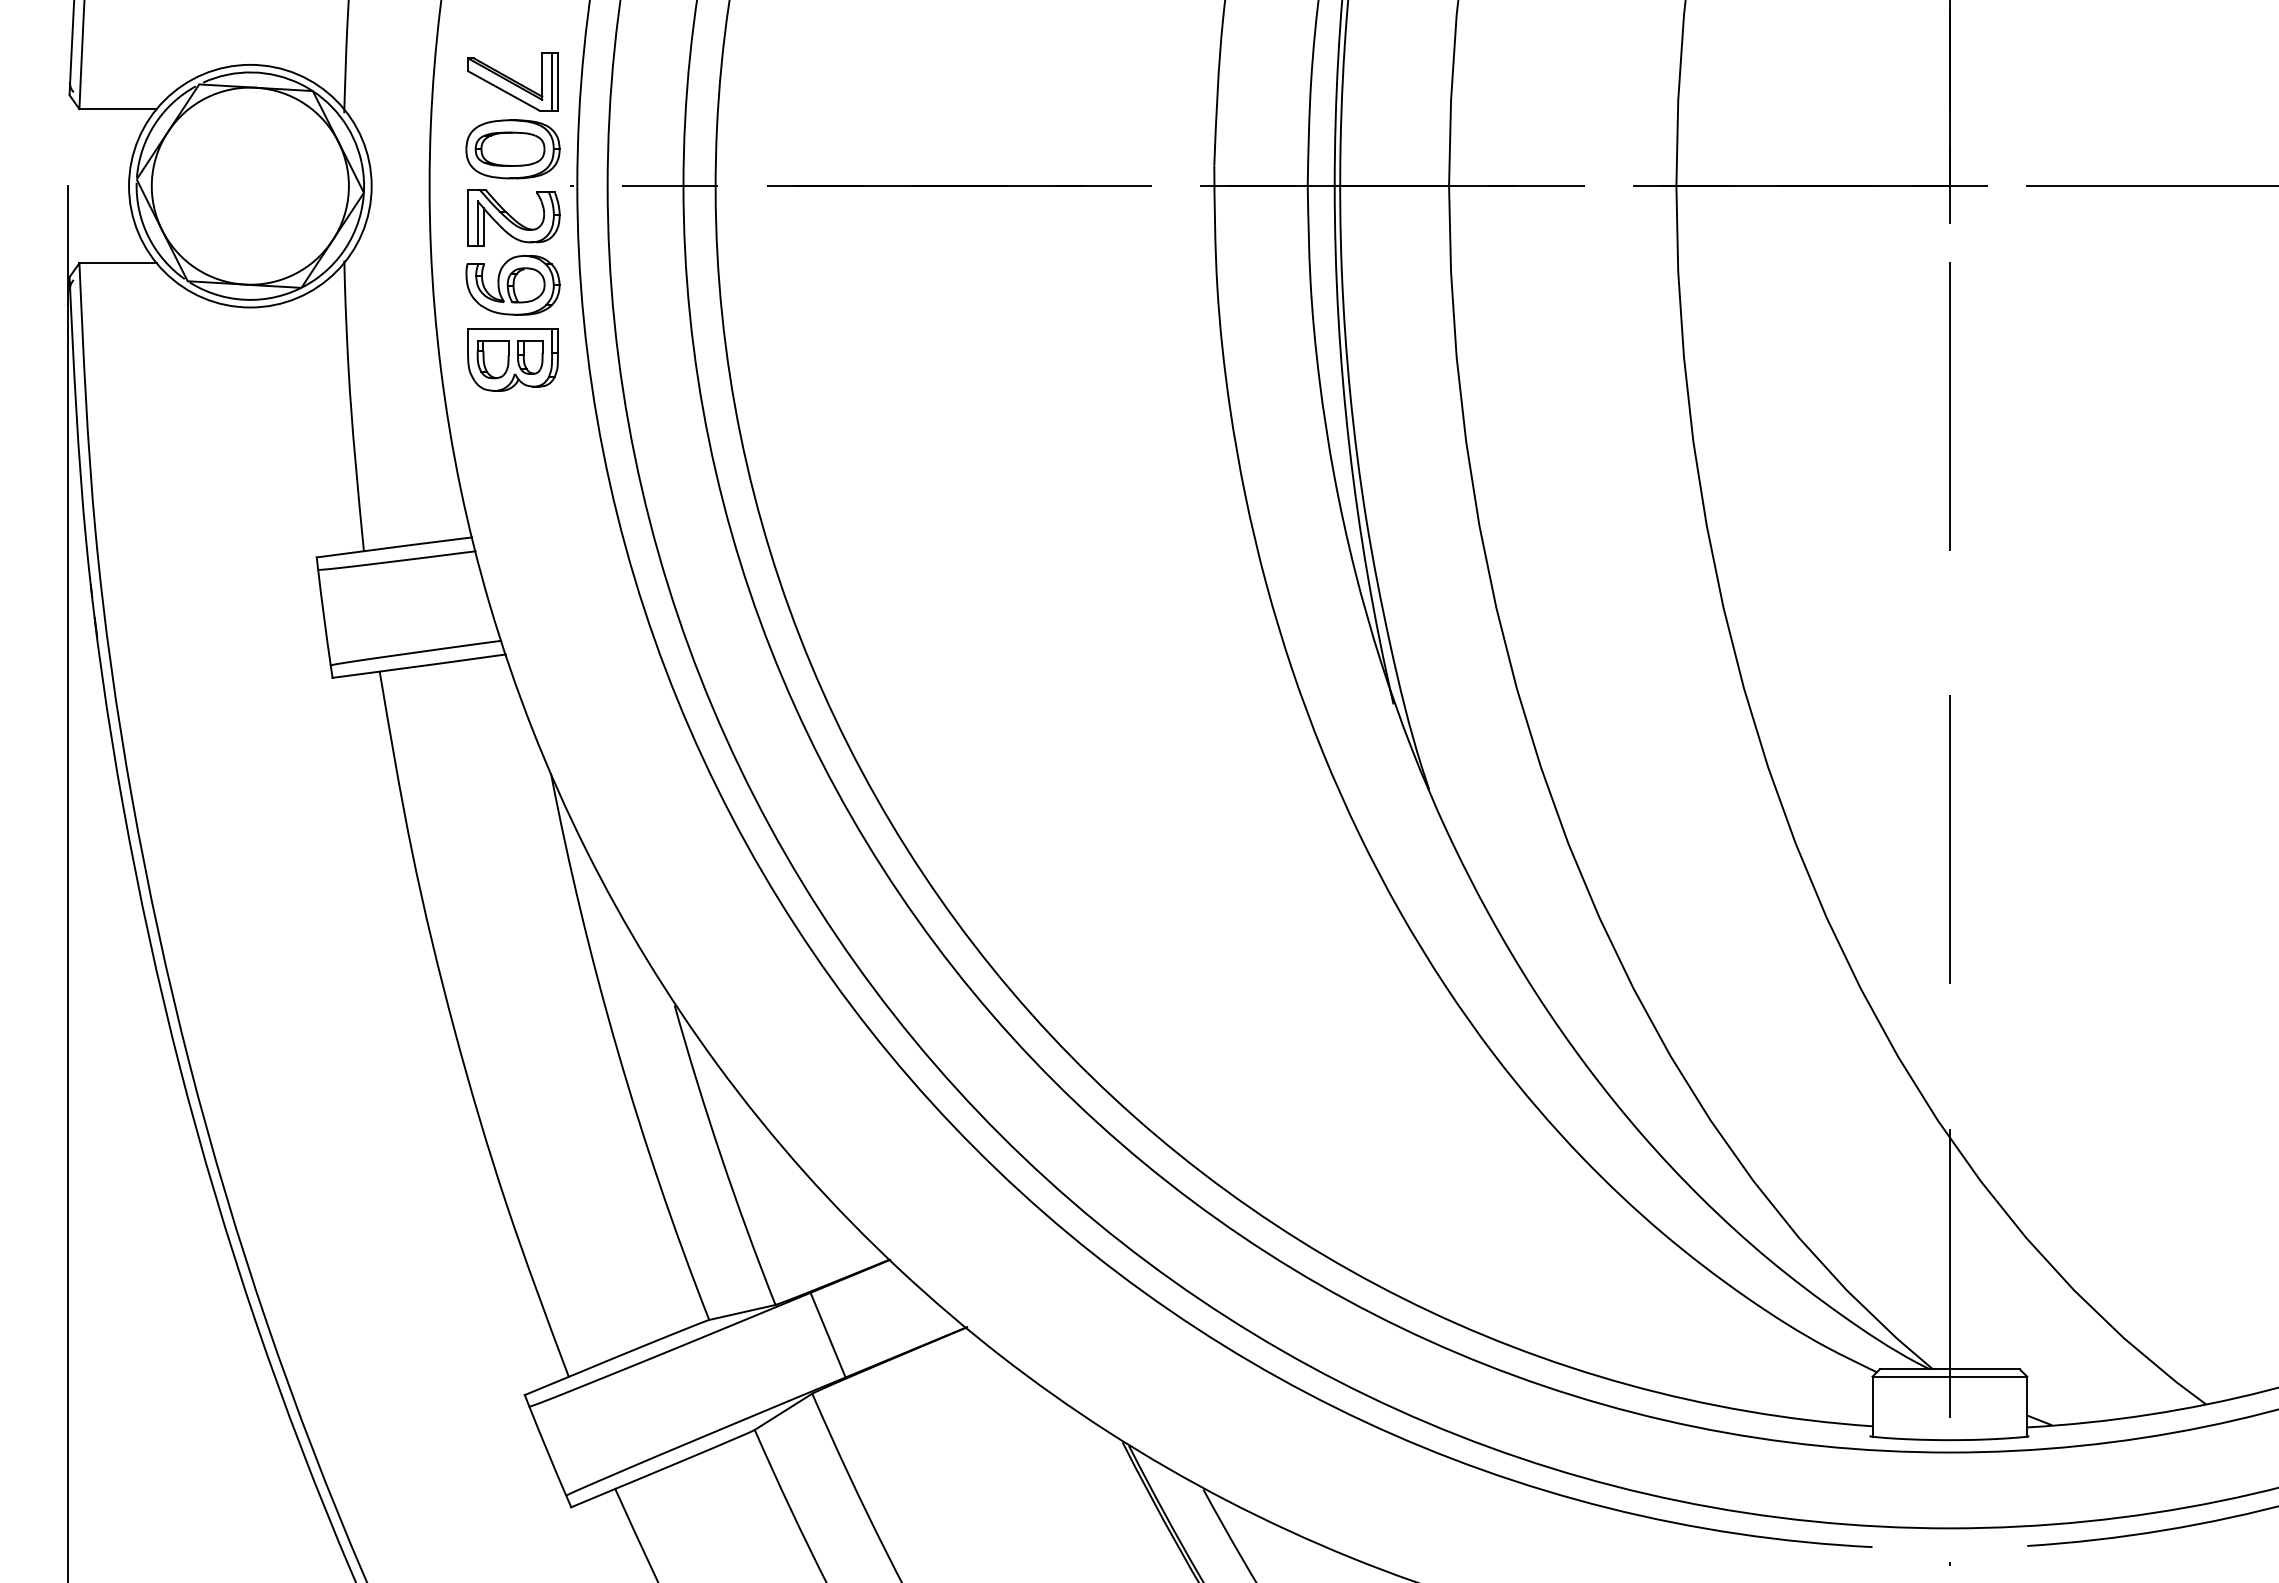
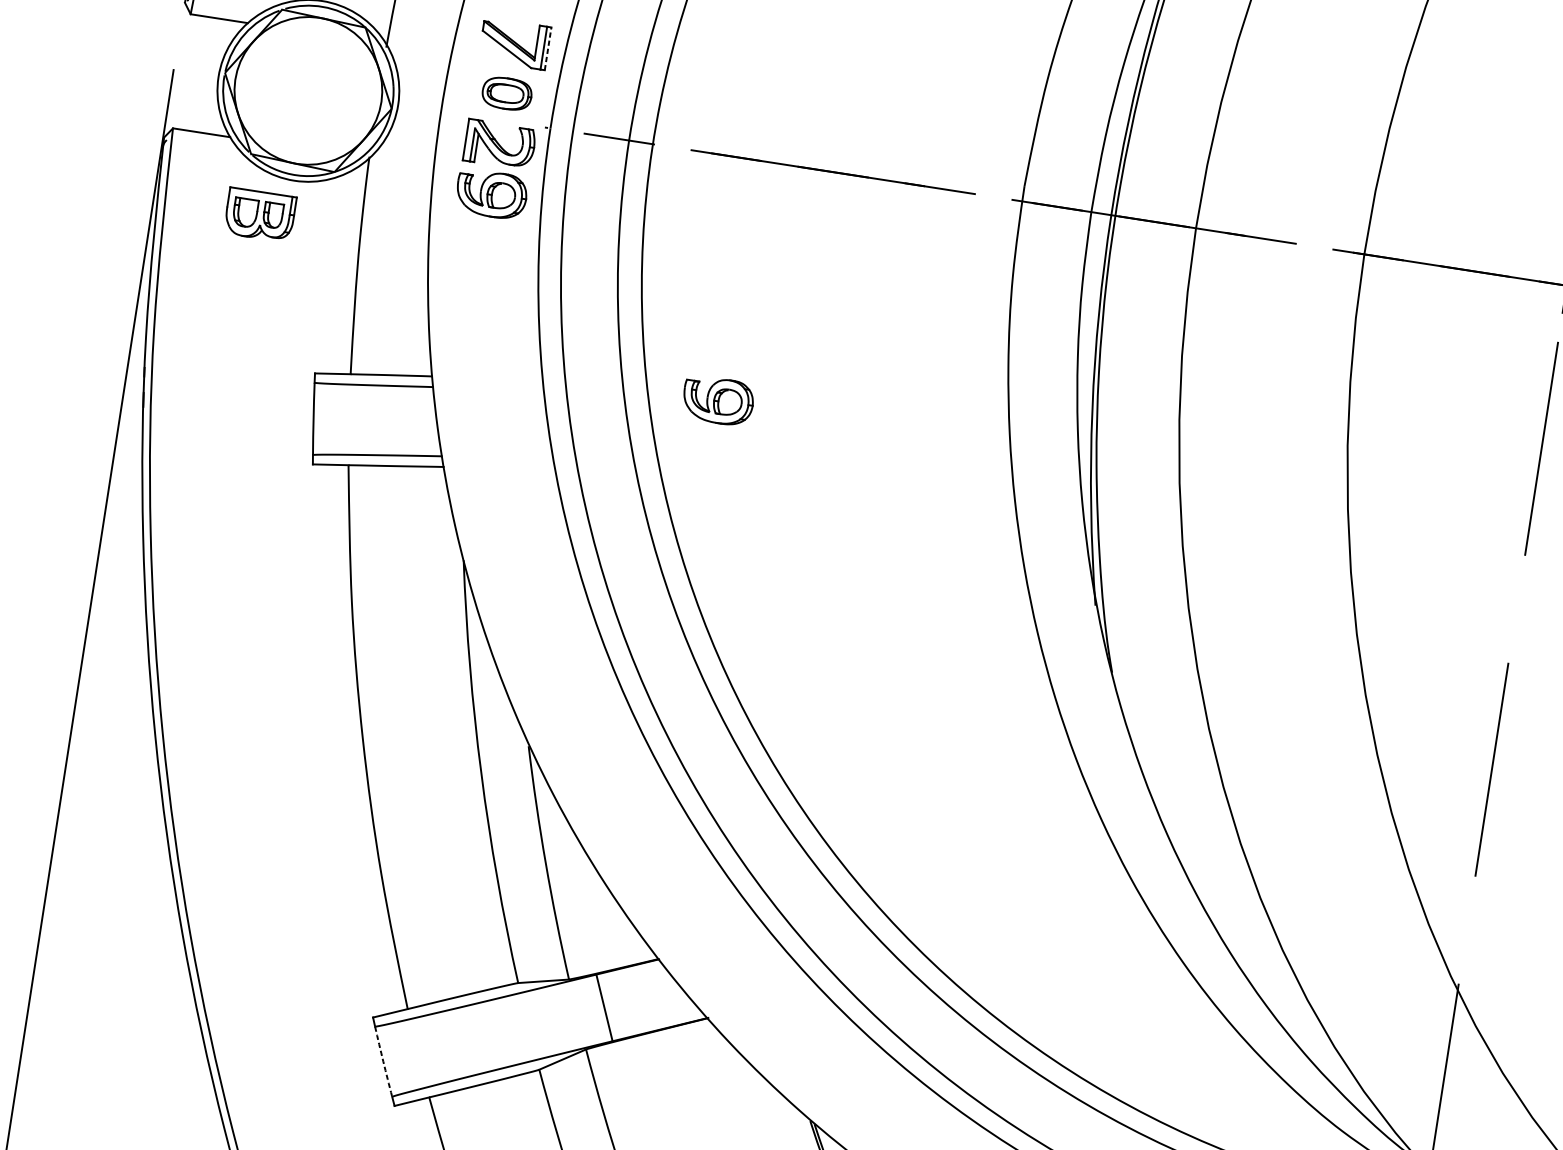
line: (557, 81) -> (547, 48), solid -> dashed
part: (512, 149) -> (506, 93), size x0.7
part: (512, 359) -> (259, 214), moved
part: (853, 511) -> (717, 400), added
arc: (547, 1451) -> (383, 1061), solid -> dashed

